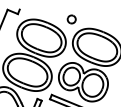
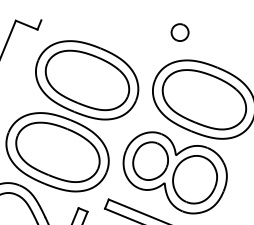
part: (71, 19) -> (179, 32), moved

